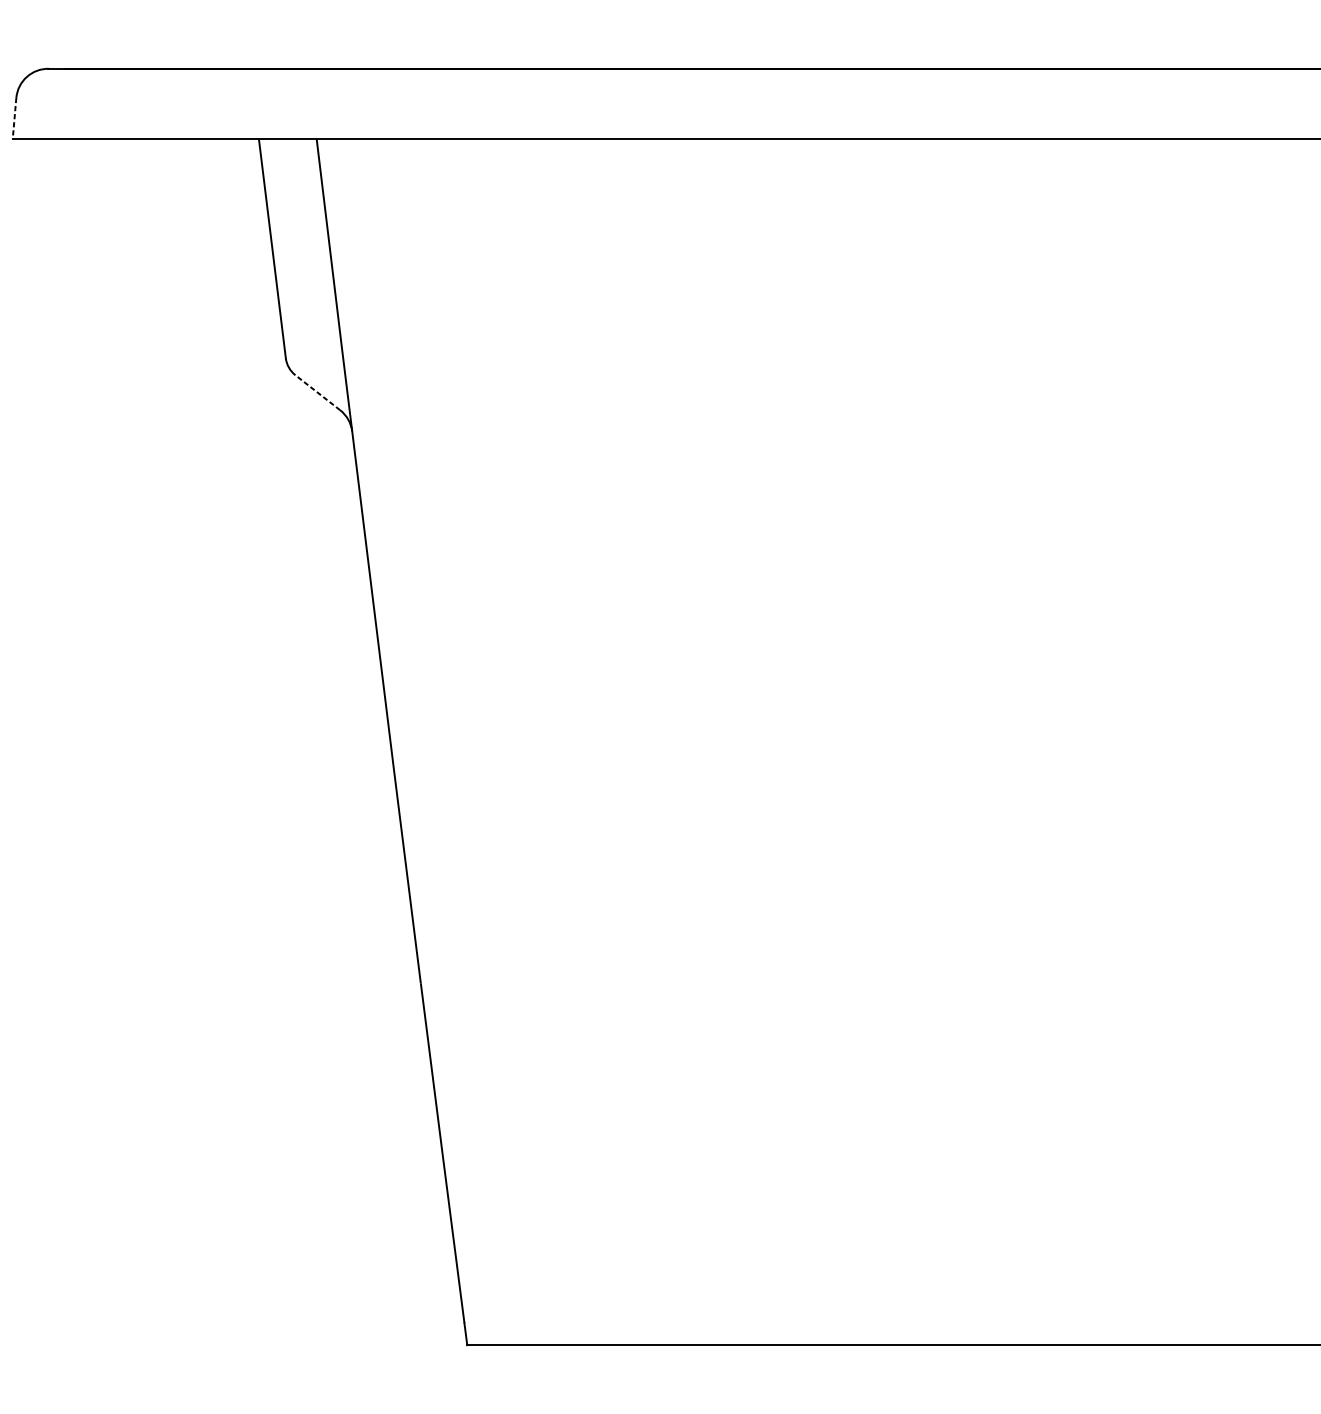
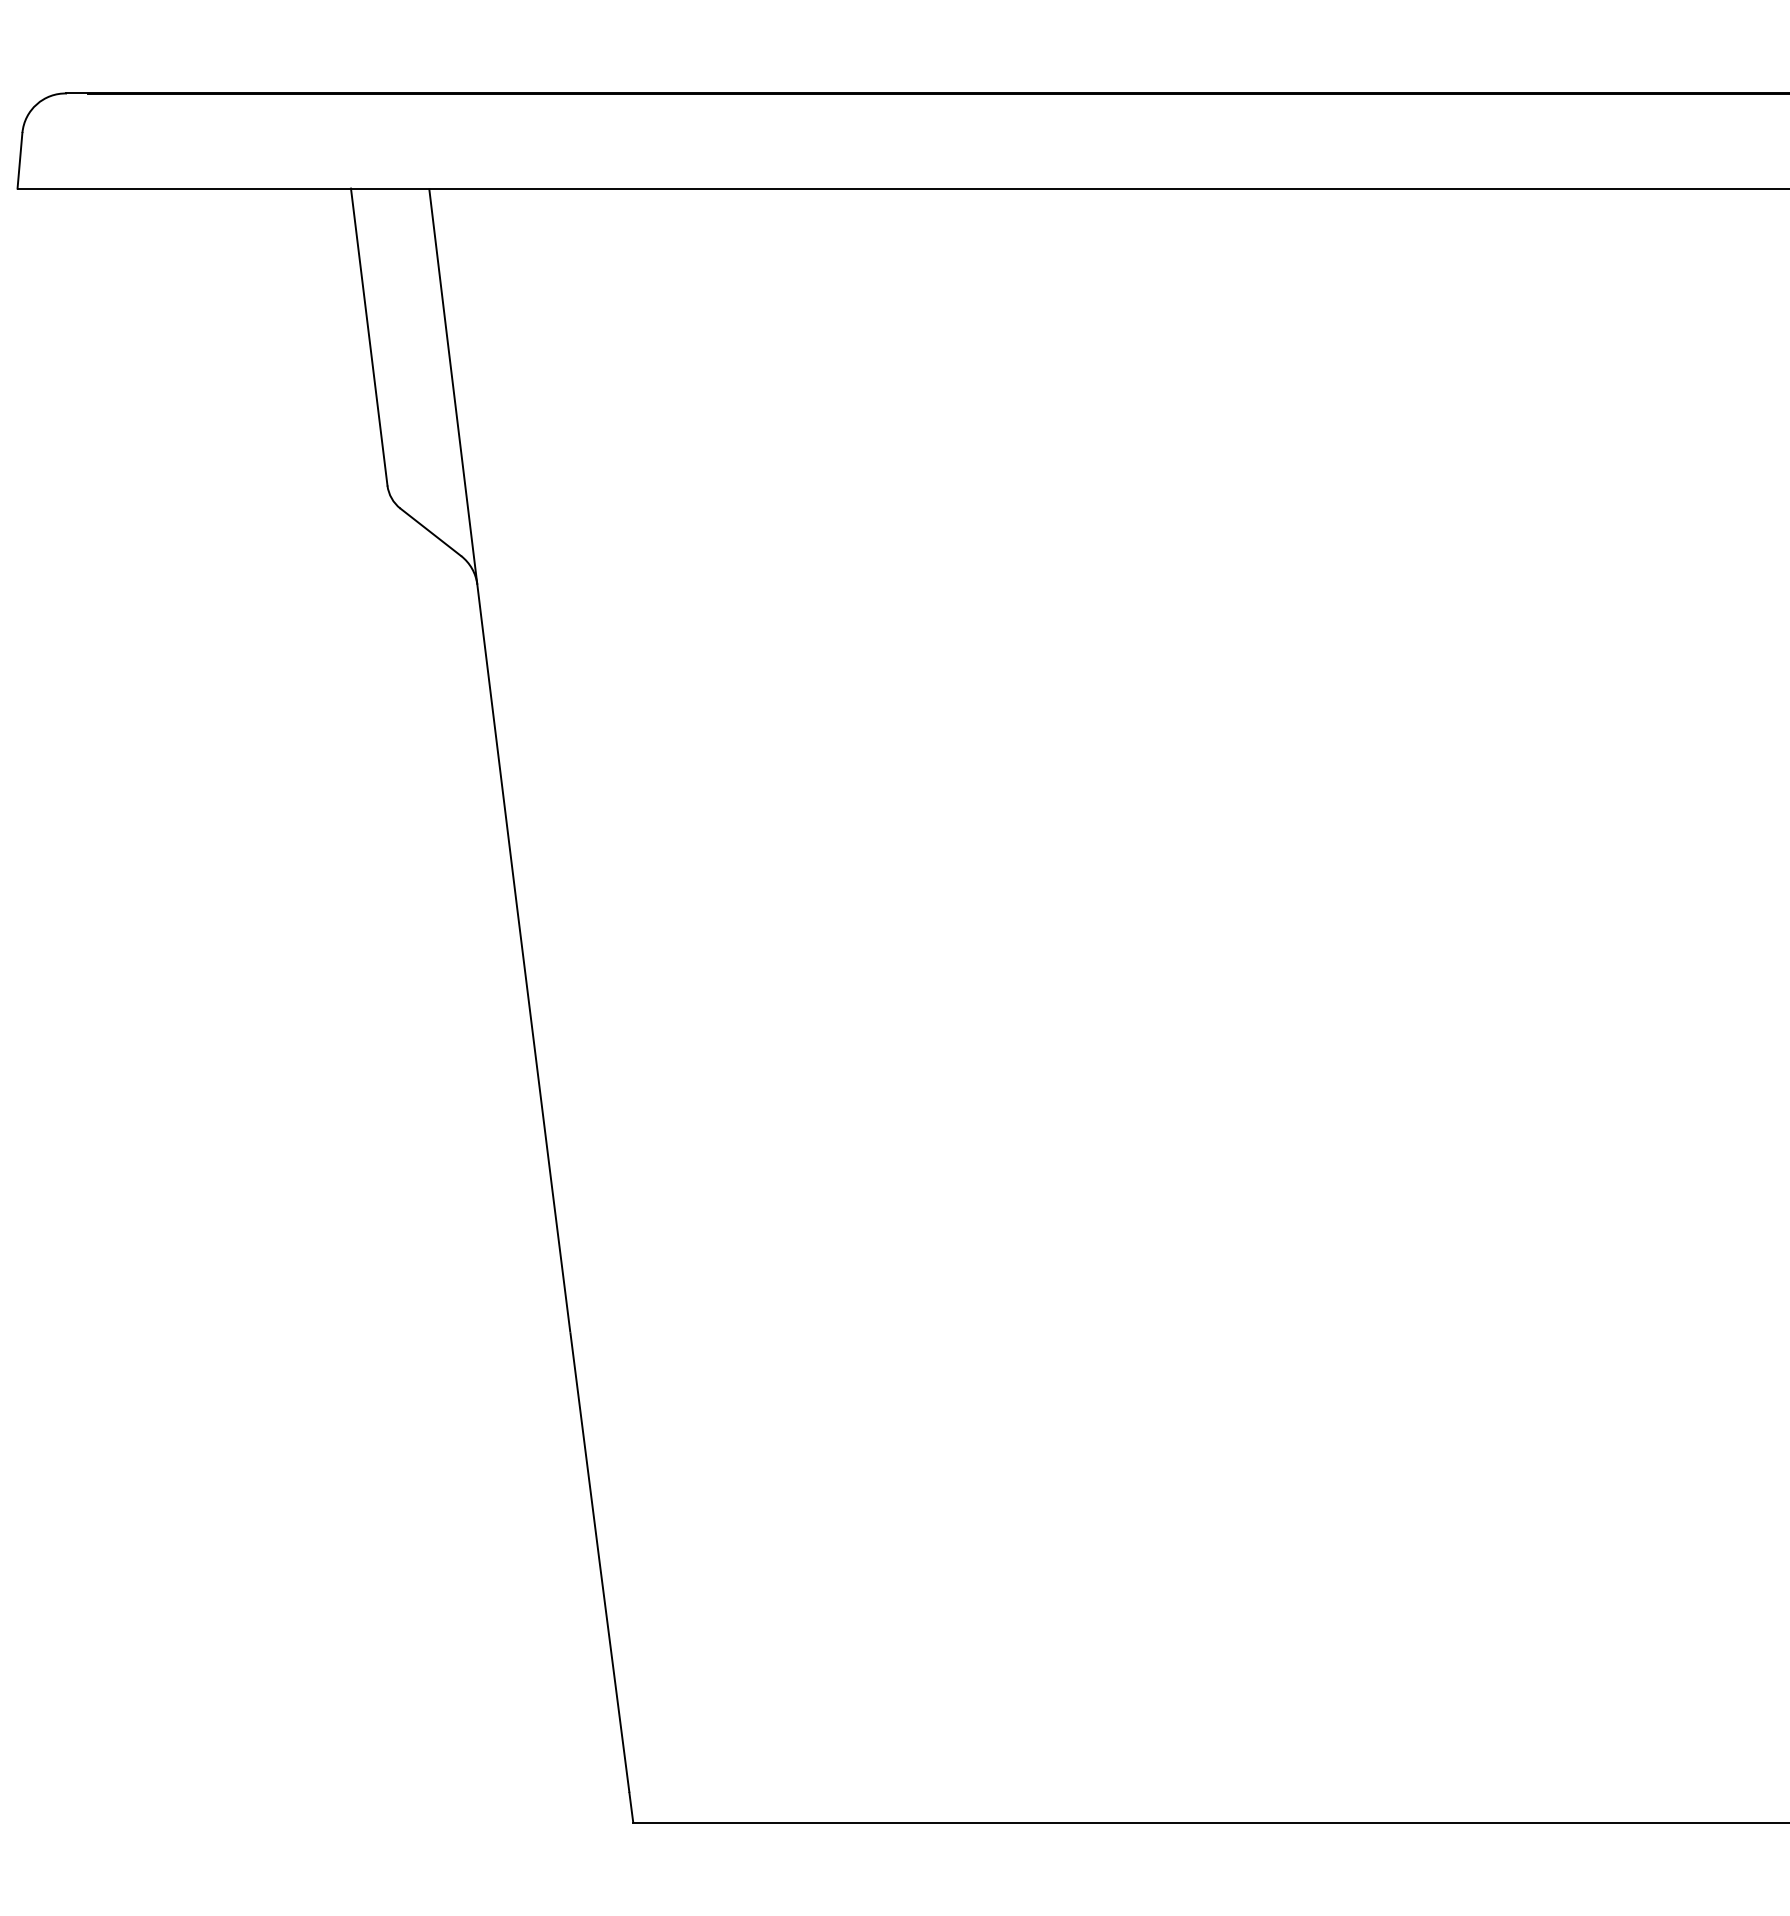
line: (14, 118) -> (19, 160), dashed -> solid
line: (317, 392) -> (430, 531), dashed -> solid

